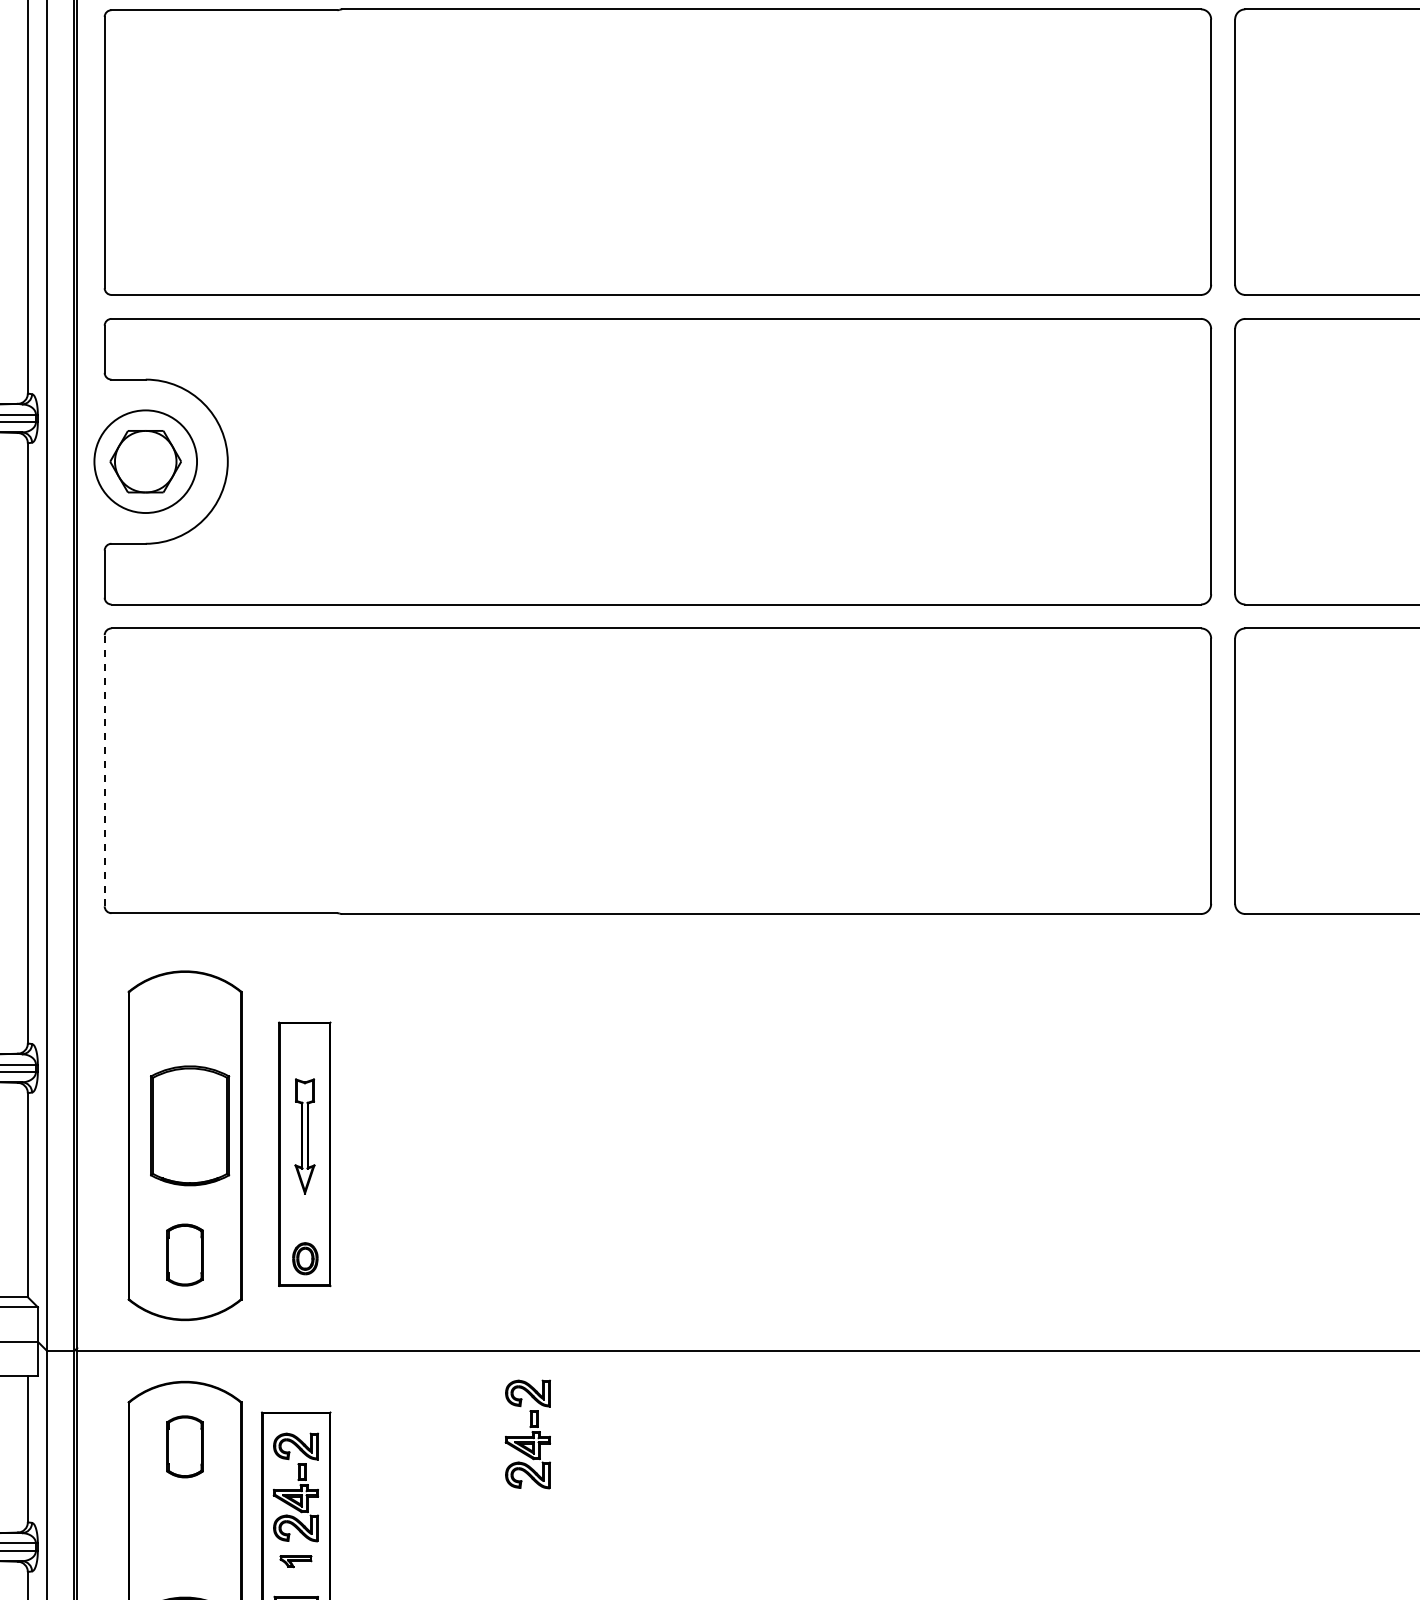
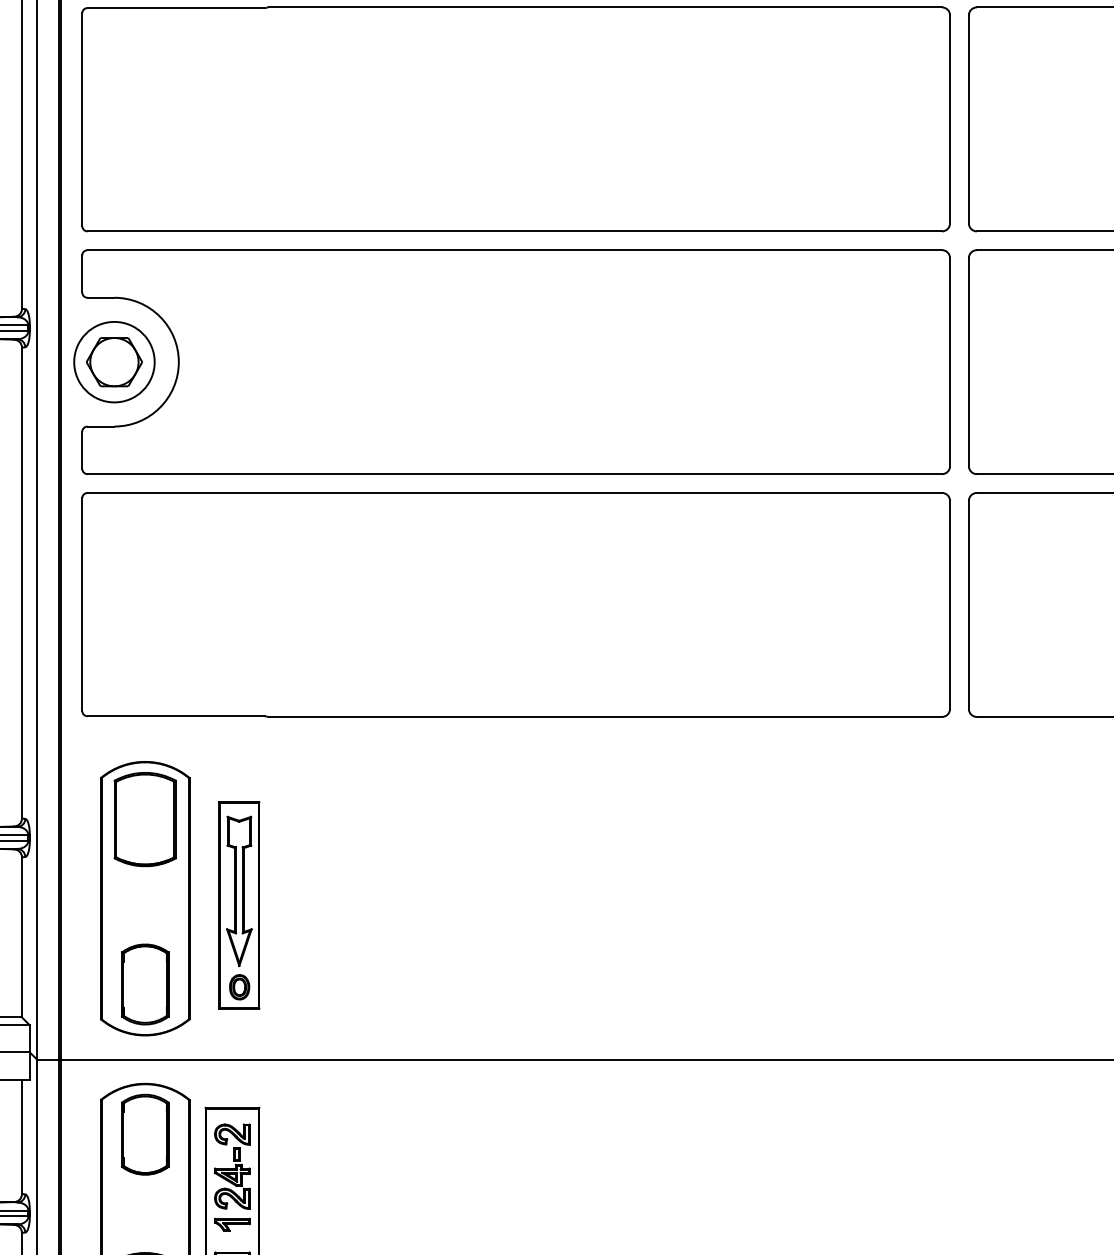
line: (104, 770) -> (82, 604), dashed -> solid
part: (190, 1125) -> (145, 819), moved
part: (304, 1136) -> (238, 891), size x1.67
part: (184, 1254) -> (144, 983), size x1.67
part: (527, 1434) -> (413, 1125), removed
part: (184, 1446) -> (144, 1134), size x1.67
part: (295, 1561) -> (231, 1224), size x1.43

